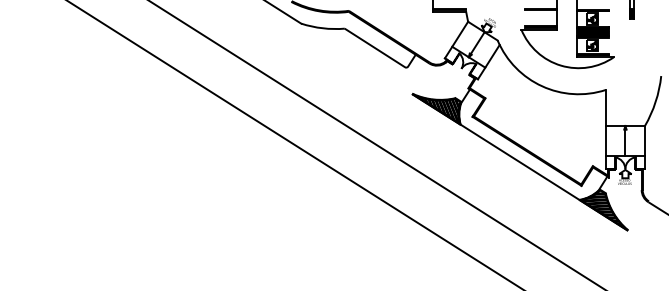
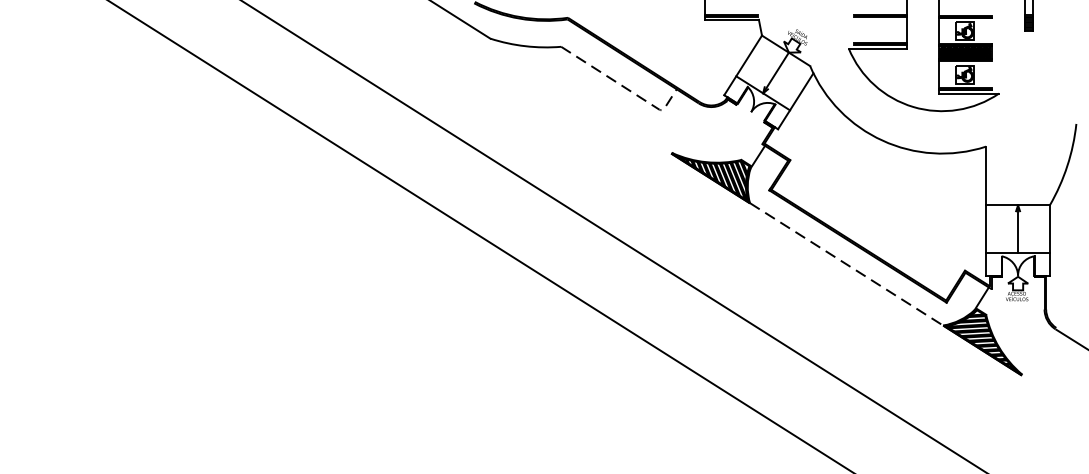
line: (388, 56) -> (632, 92), solid -> dashed
line: (520, 162) -> (847, 264), solid -> dashed

